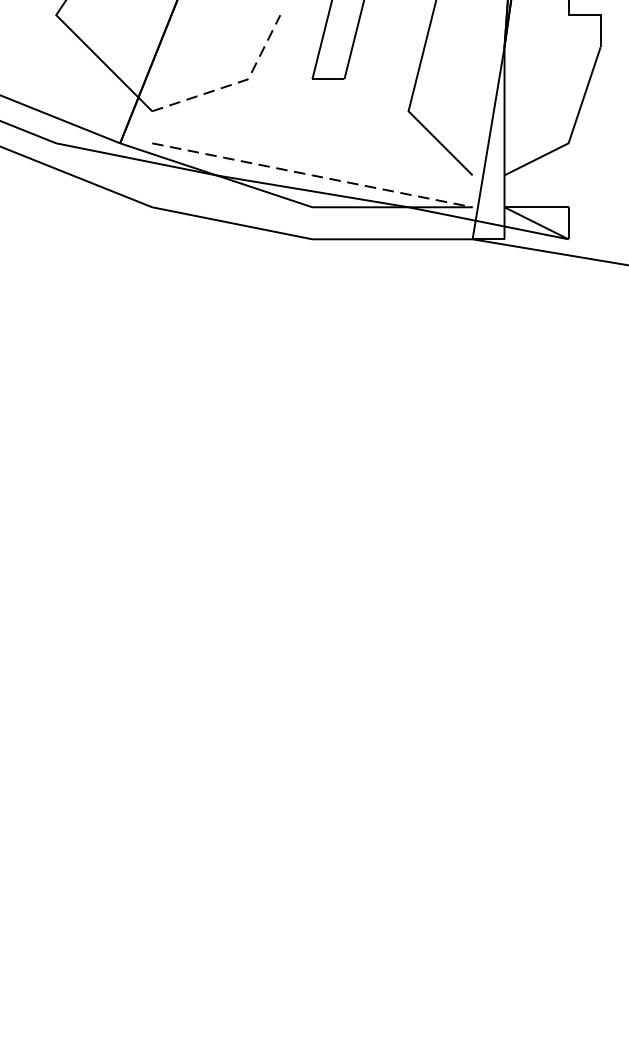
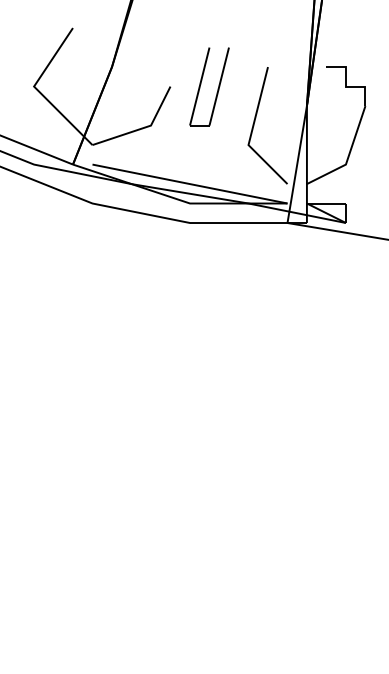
line: (236, 84) -> (143, 128), dashed -> solid
line: (313, 176) -> (190, 184), dashed -> solid

